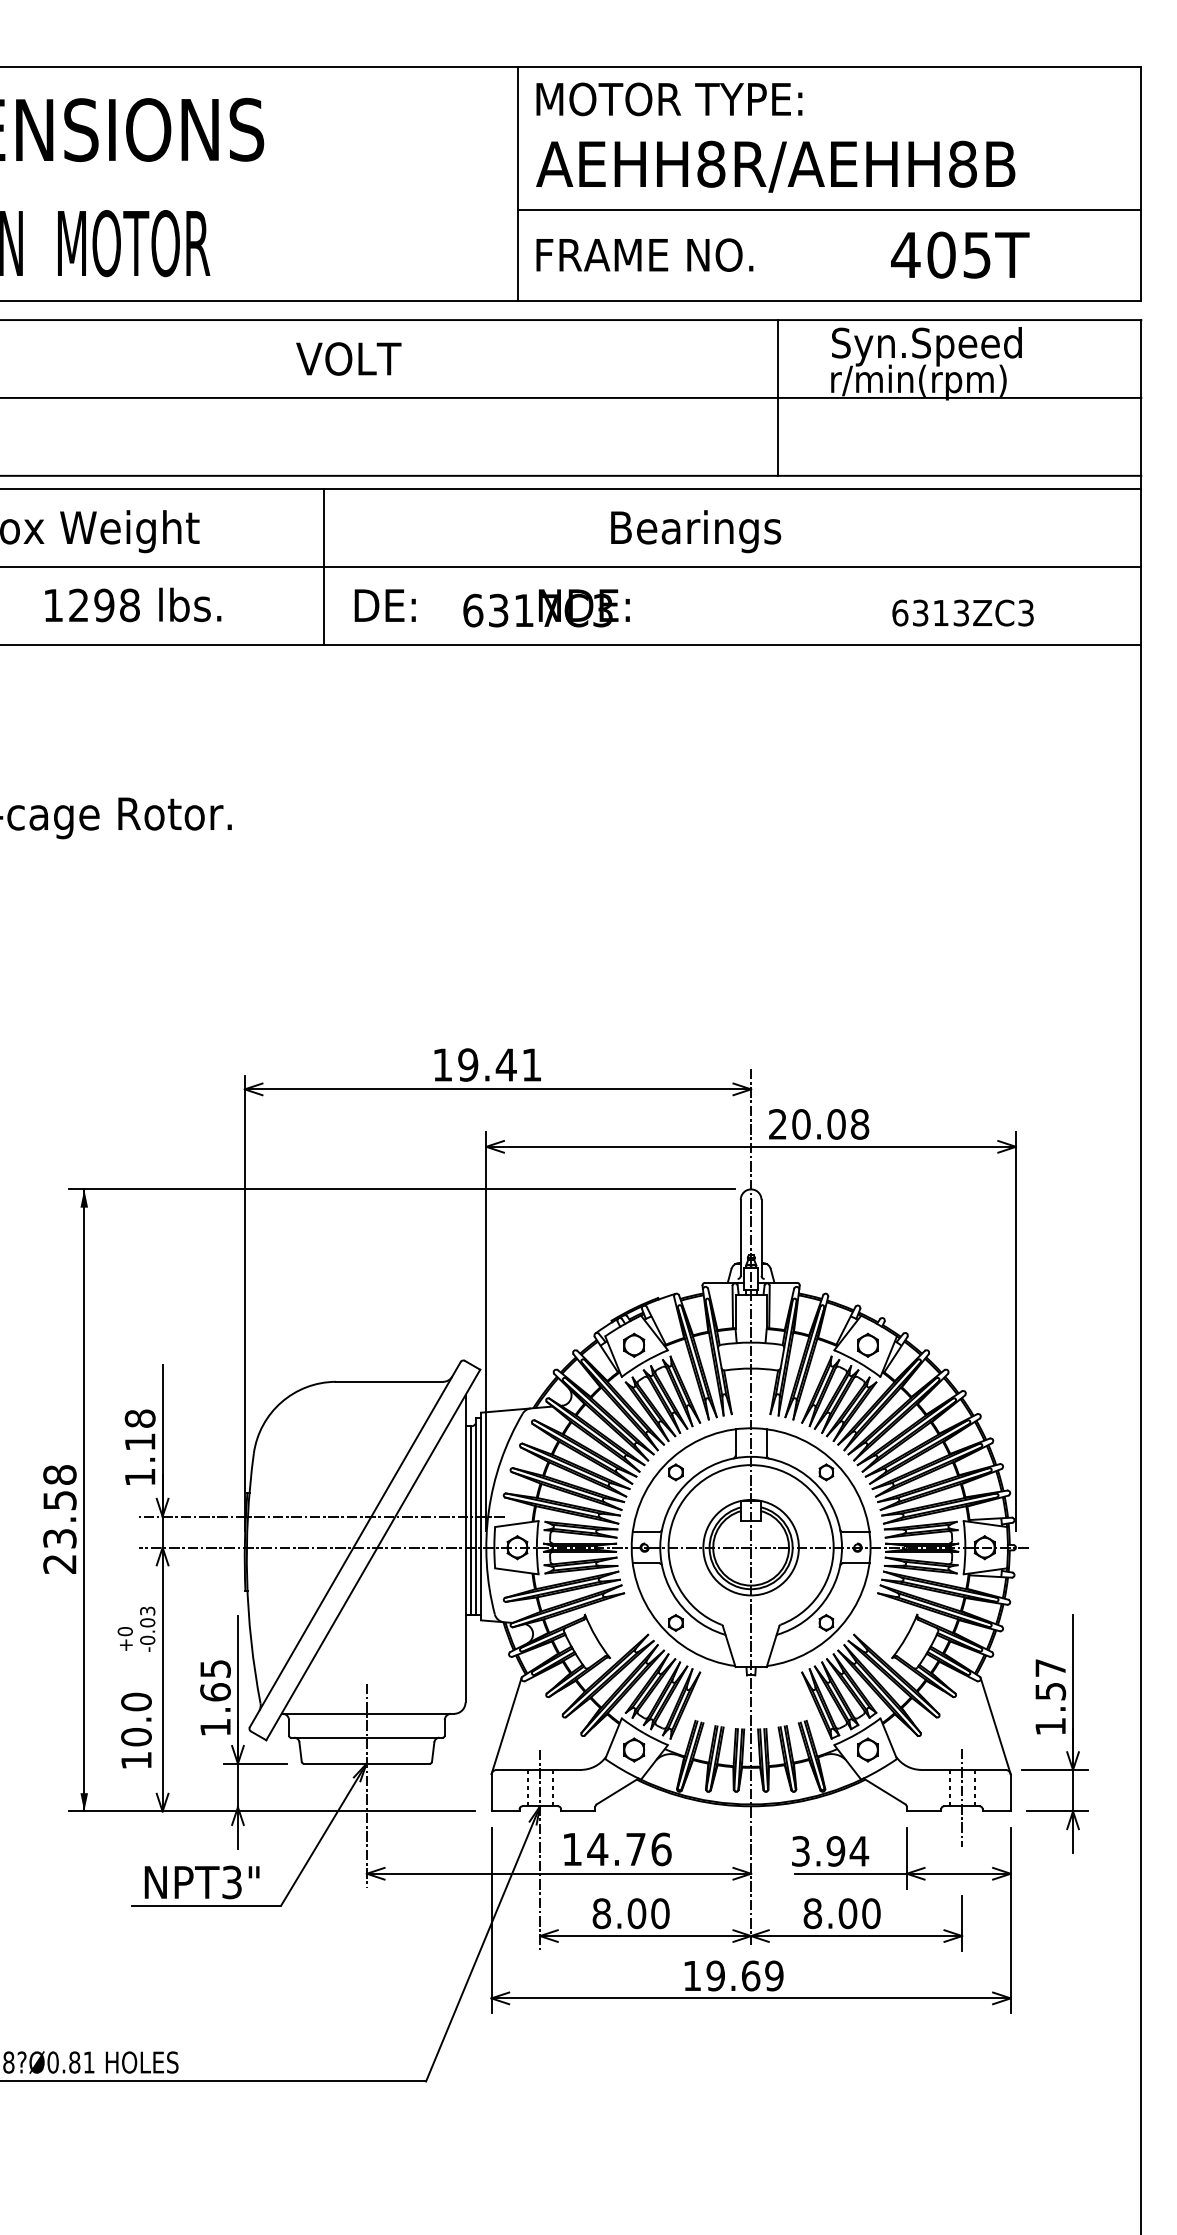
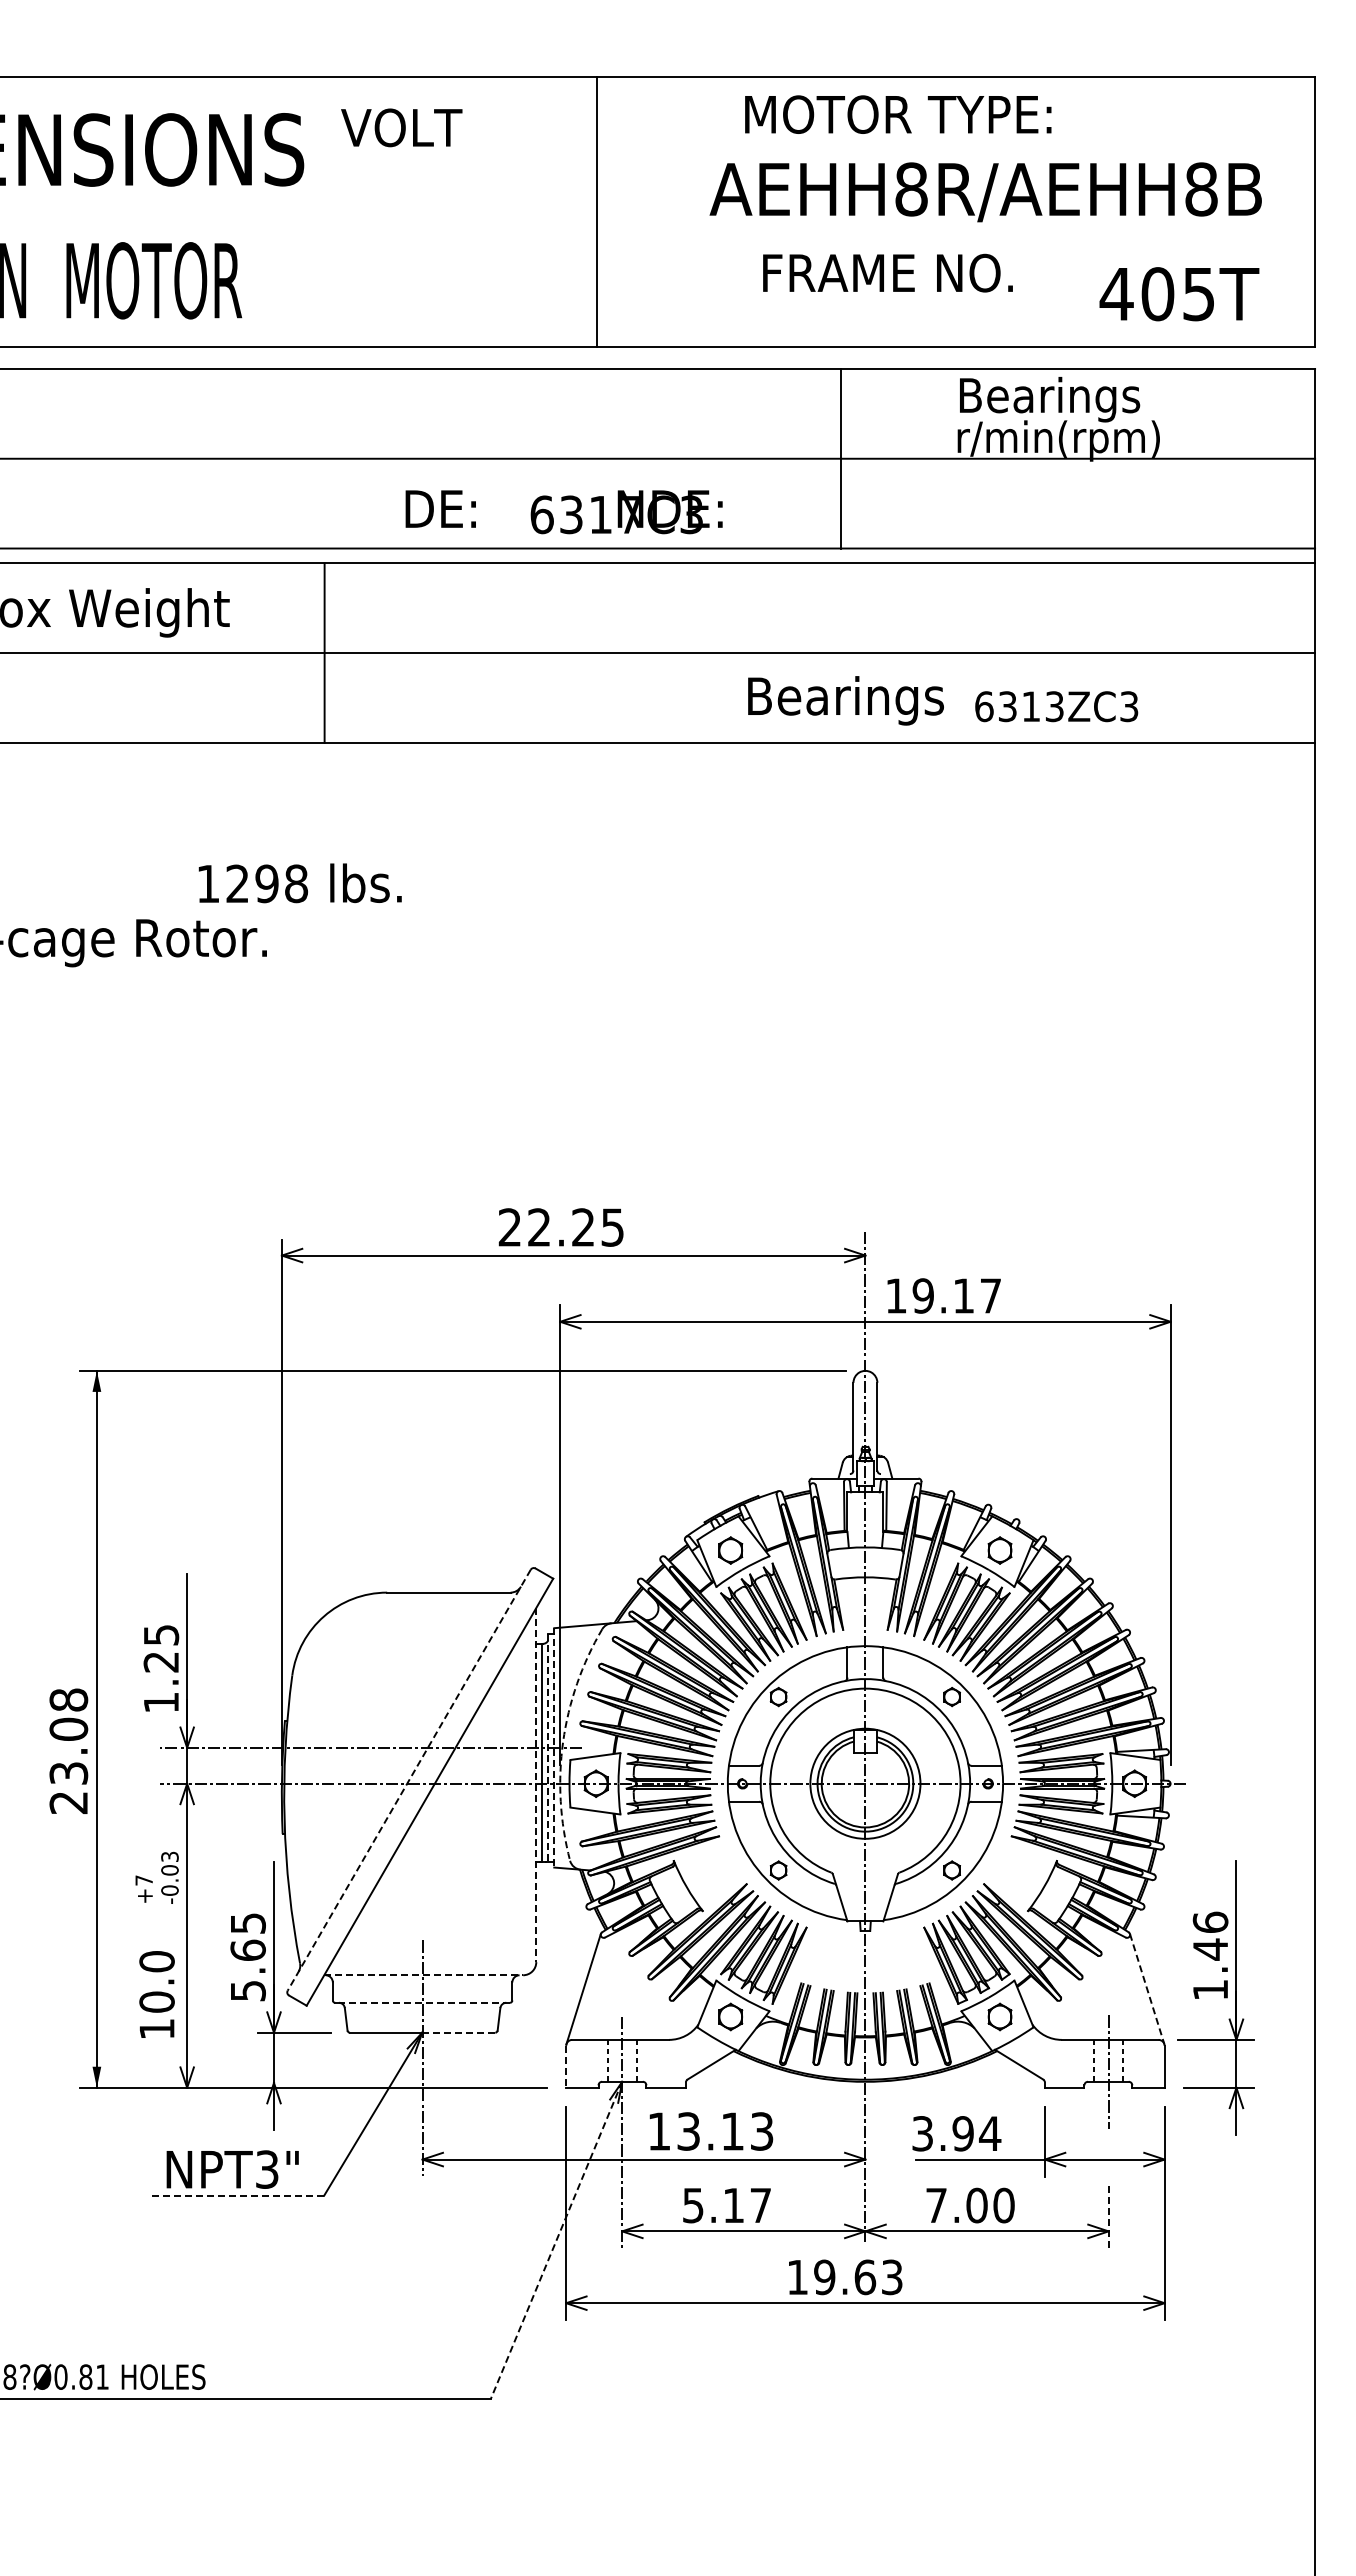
text: (669, 99) -> (898, 114), moved
text: (775, 166) -> (985, 192), moved
line: (830, 209) -> (956, 241), removed
text: (644, 254) -> (887, 272), moved
text: (960, 255) -> (1179, 294), moved
text: (926, 346) -> (1067, 399), Syn.Speed -> Bearings
text: (348, 358) -> (401, 127), moved
line: (778, 397) -> (841, 458), moved
text: (695, 531) -> (845, 700), moved
line: (323, 566) -> (324, 653), moved
text: (132, 605) -> (299, 883), moved
text: (491, 608) -> (563, 512), moved
text: (962, 612) -> (1056, 706), moved
text: (486, 1065) -> (560, 1227), 19.41 -> 22.25
text: (818, 1124) -> (943, 1295), 20.08 -> 19.17
text: (140, 1430) -> (161, 1648), 1.18 -> 1.25
text: (59, 1499) -> (68, 1728), 23.58 -> 23.08
arc: (489, 1511) -> (563, 1741), solid -> dashed
line: (476, 1516) -> (548, 1747), solid -> dashed
line: (481, 1516) -> (554, 1747), solid -> dashed
line: (355, 1544) -> (409, 1780), solid -> dashed
line: (465, 1549) -> (536, 1785), solid -> dashed
text: (124, 1631) -> (143, 1880), +0 -> +7
text: (1050, 1679) -> (1210, 1935), 1.57 -> 1.46
line: (368, 1714) -> (424, 1975), solid -> dashed
line: (995, 1726) -> (1147, 1989), solid -> dashed
text: (215, 1727) -> (248, 1991), 1.65 -> 5.65
line: (368, 1737) -> (424, 2002), solid -> dashed
line: (398, 1763) -> (458, 2032), solid -> dashed
line: (491, 1793) -> (566, 2066), solid -> dashed
text: (628, 1849) -> (724, 2131), 14.76 -> 13.13
line: (206, 1905) -> (237, 2196), solid -> dashed
text: (630, 1913) -> (726, 2205), 8.00 -> 5.17
text: (812, 1913) -> (936, 2205), 8.00 -> 7.00
line: (962, 1924) -> (1108, 2217), solid -> dashed
line: (483, 1943) -> (556, 2240), solid -> dashed
text: (773, 1976) -> (891, 2277), 19.69 -> 19.63

